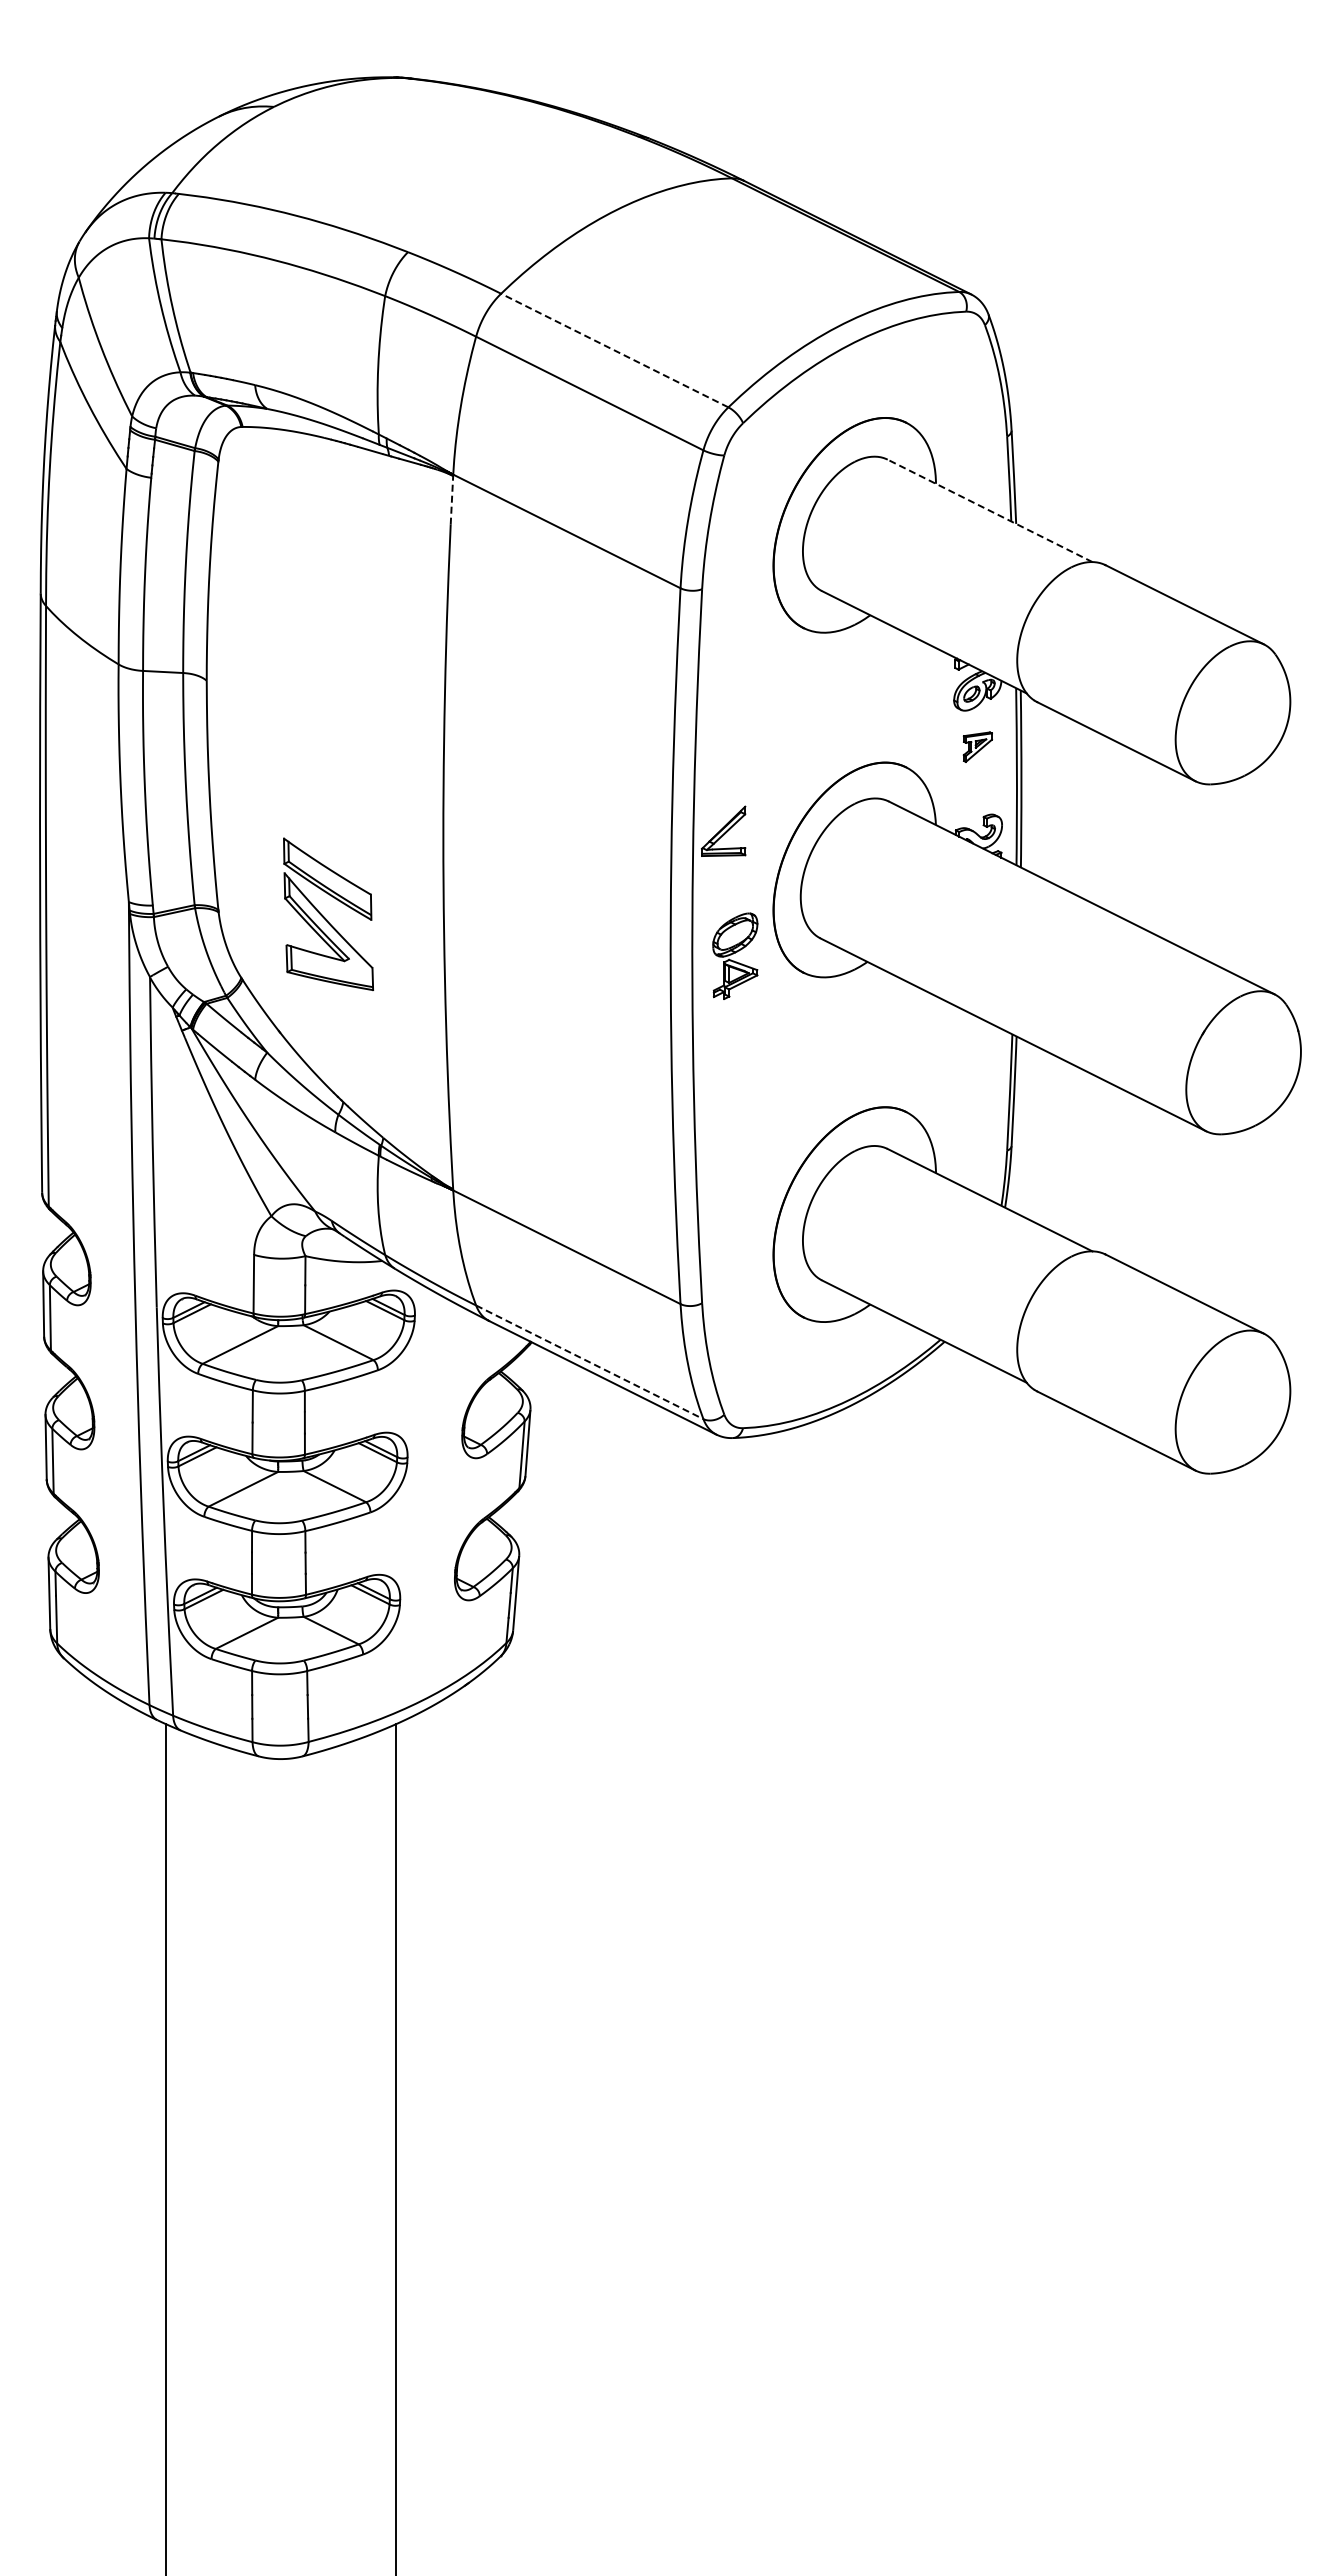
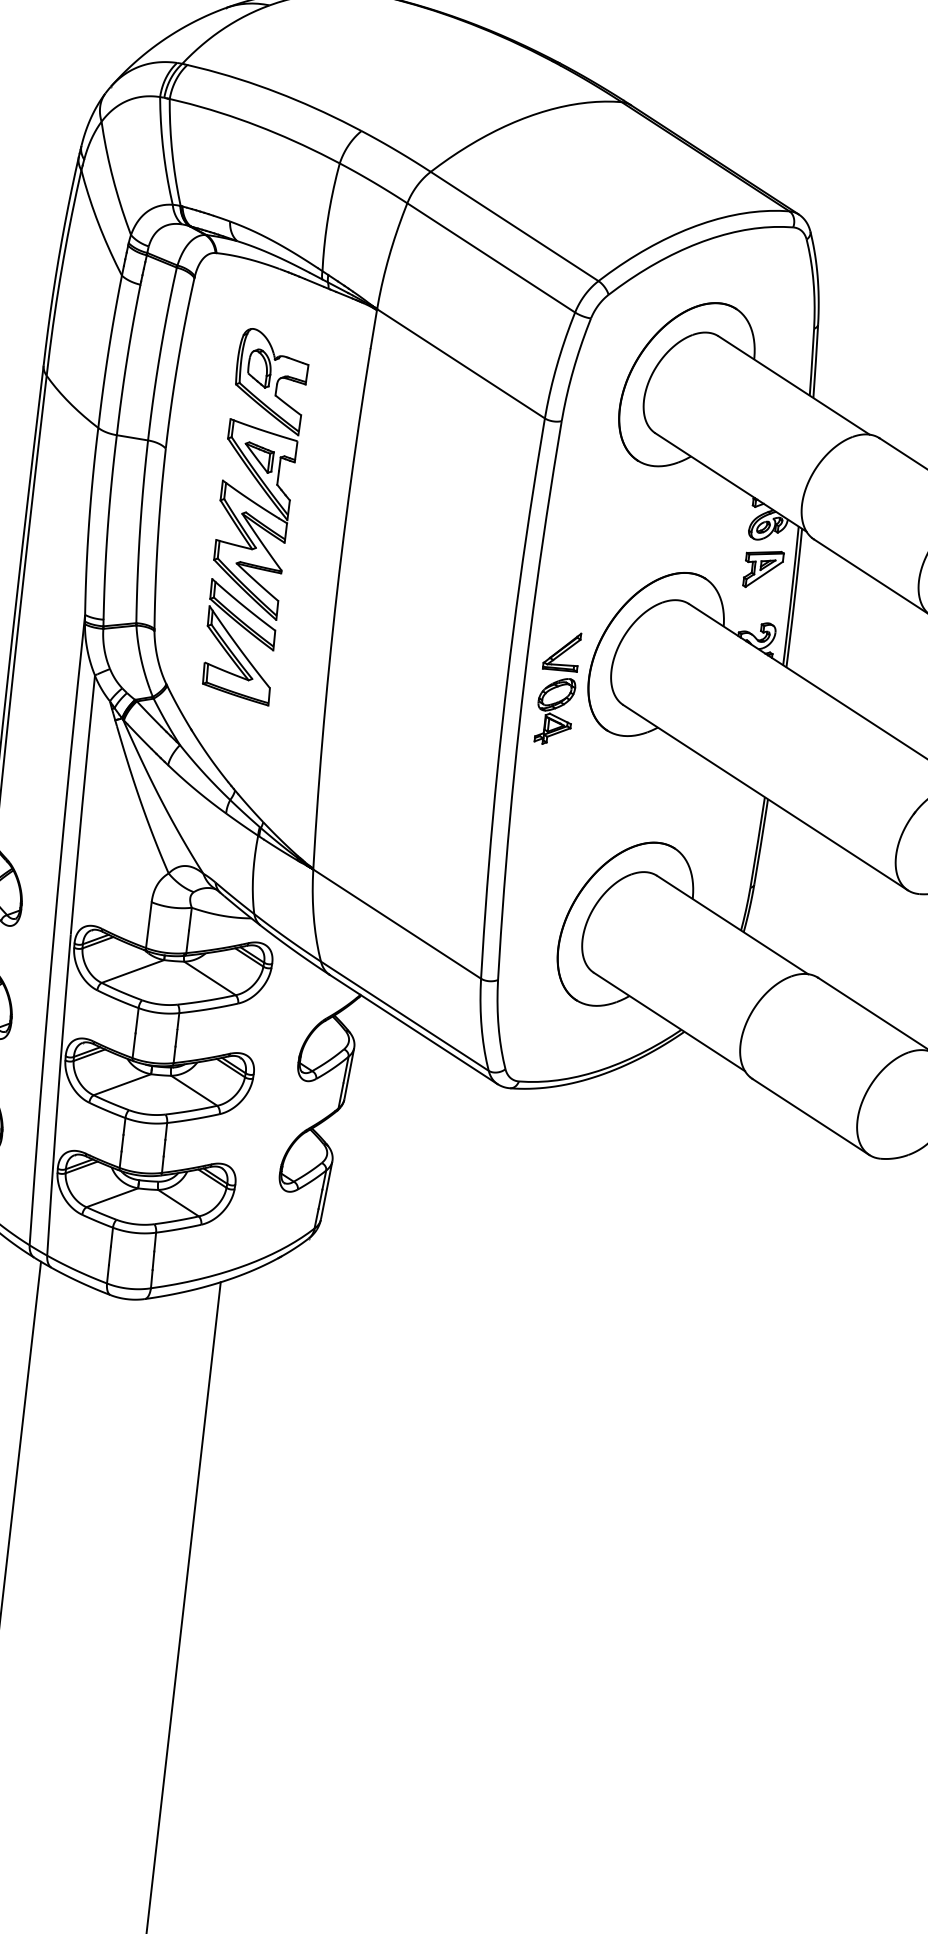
line: (614, 350) -> (514, 226), dashed -> solid
line: (452, 499) -> (374, 328), dashed -> solid
line: (989, 510) -> (793, 385), dashed -> solid
part: (328, 698) -> (259, 473), added
part: (977, 746) -> (763, 568), size x1.67
part: (723, 830) -> (562, 650), moved
line: (590, 1362) -> (405, 1016), dashed -> solid

